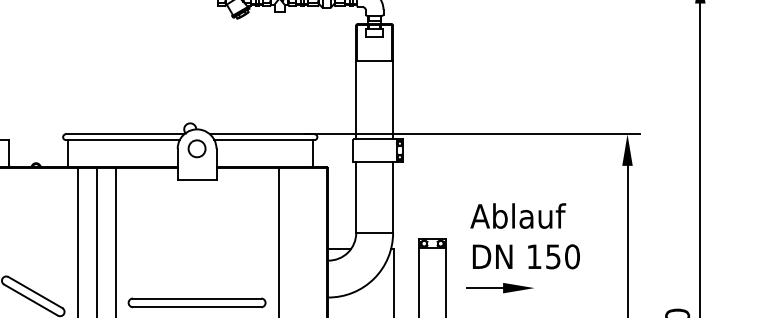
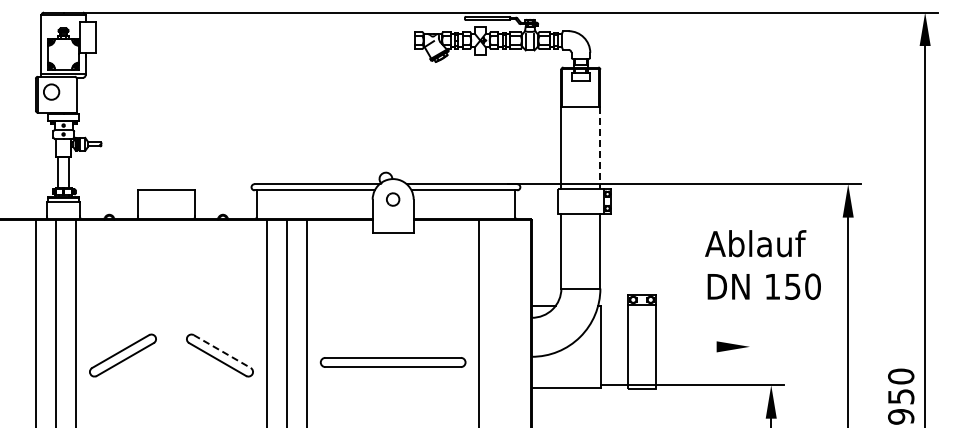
line: (393, 100) -> (600, 148), solid -> dashed
part: (196, 148) -> (392, 199), size x0.7
text: (524, 235) -> (762, 264), moved
line: (484, 287) -> (697, 346), removed
line: (35, 292) -> (222, 351), solid -> dashed

